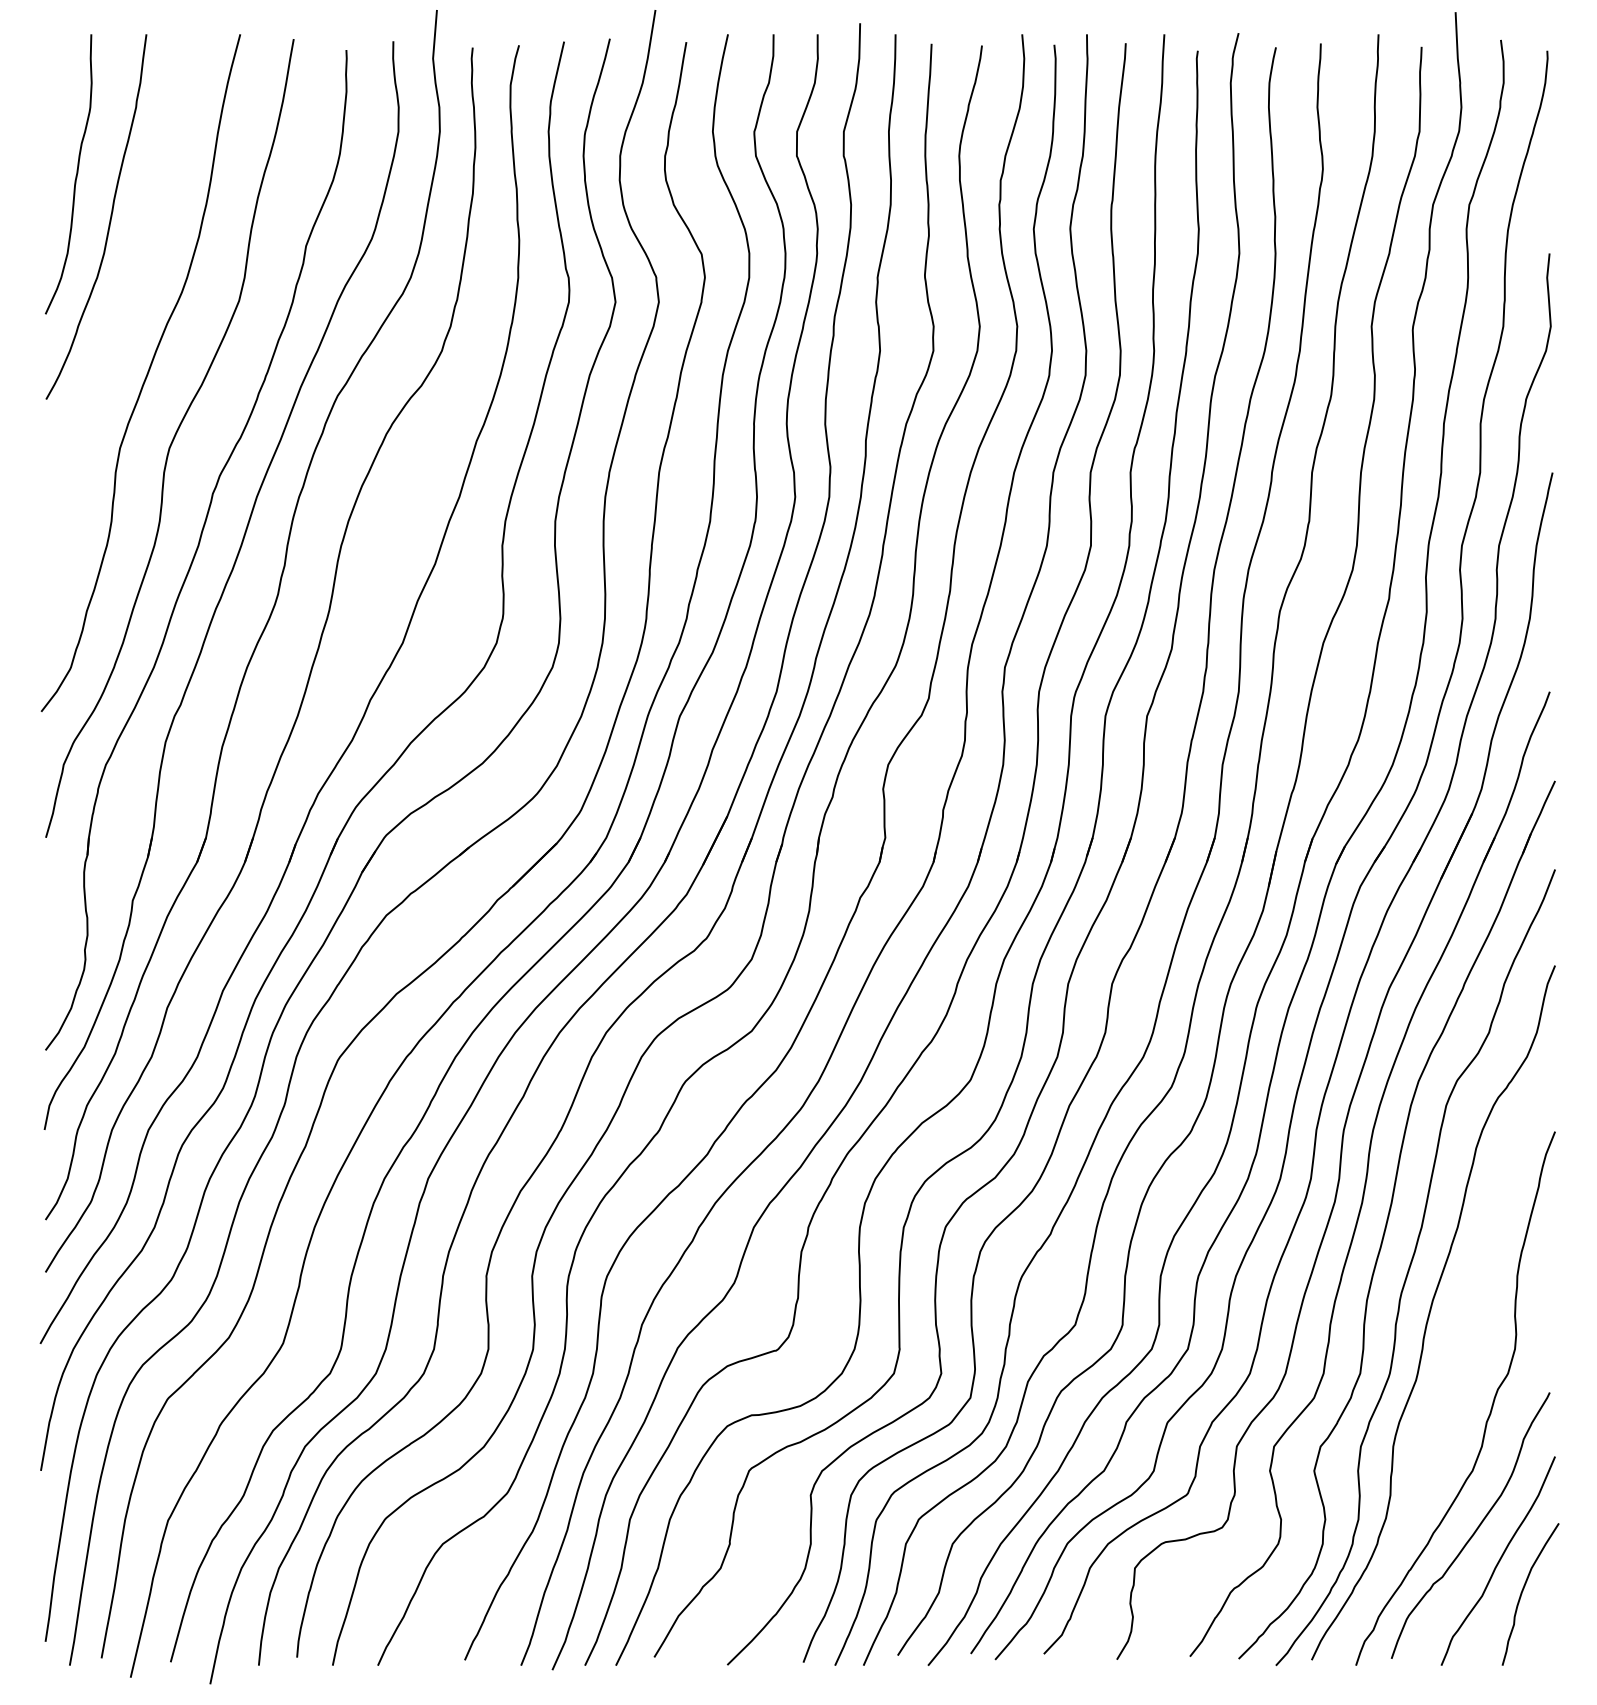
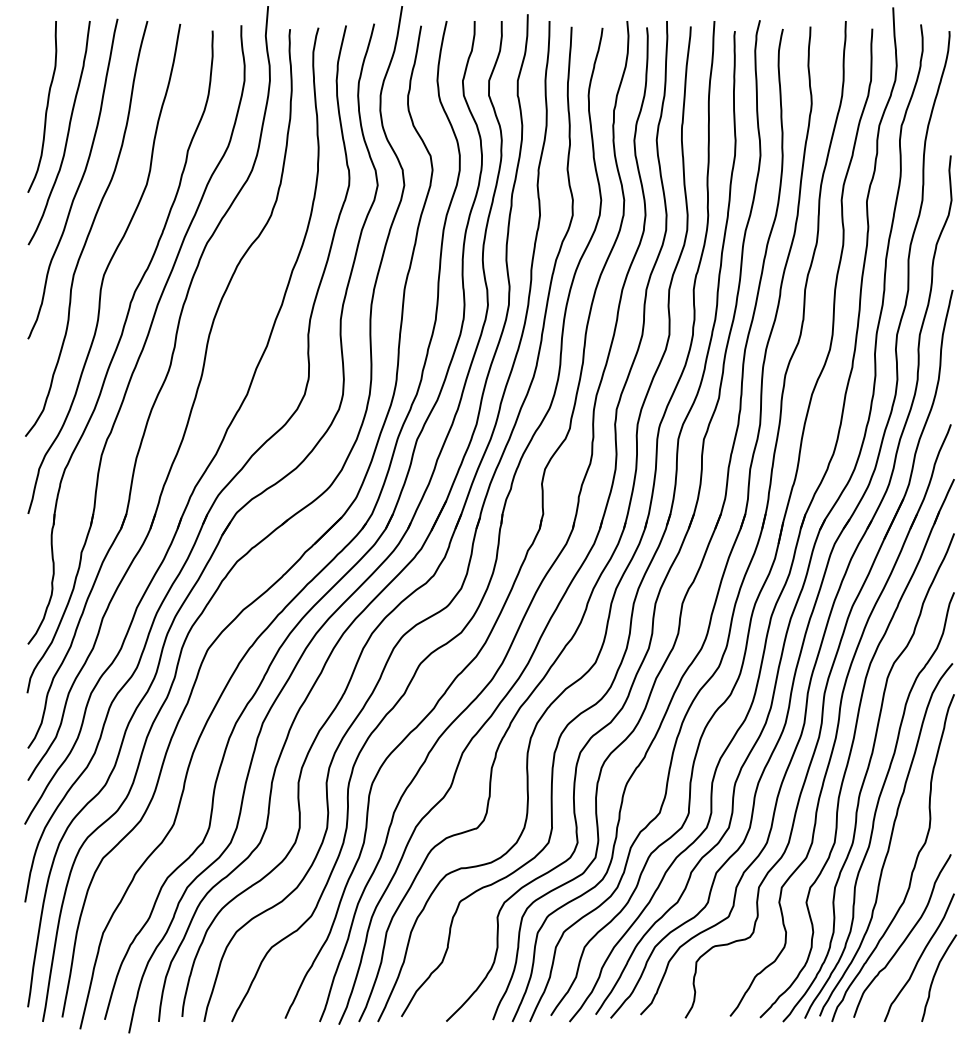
curve: (131, 292) -> (80, 179), added
curve: (1449, 1368) -> (889, 839), added

